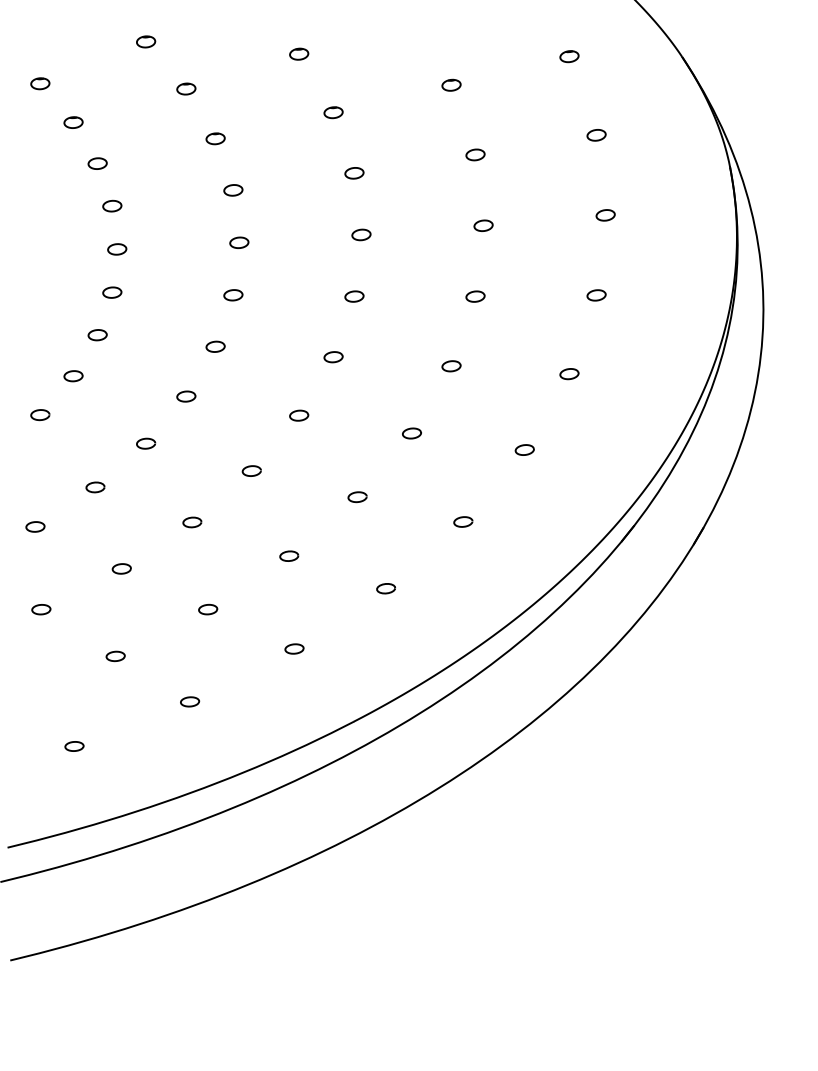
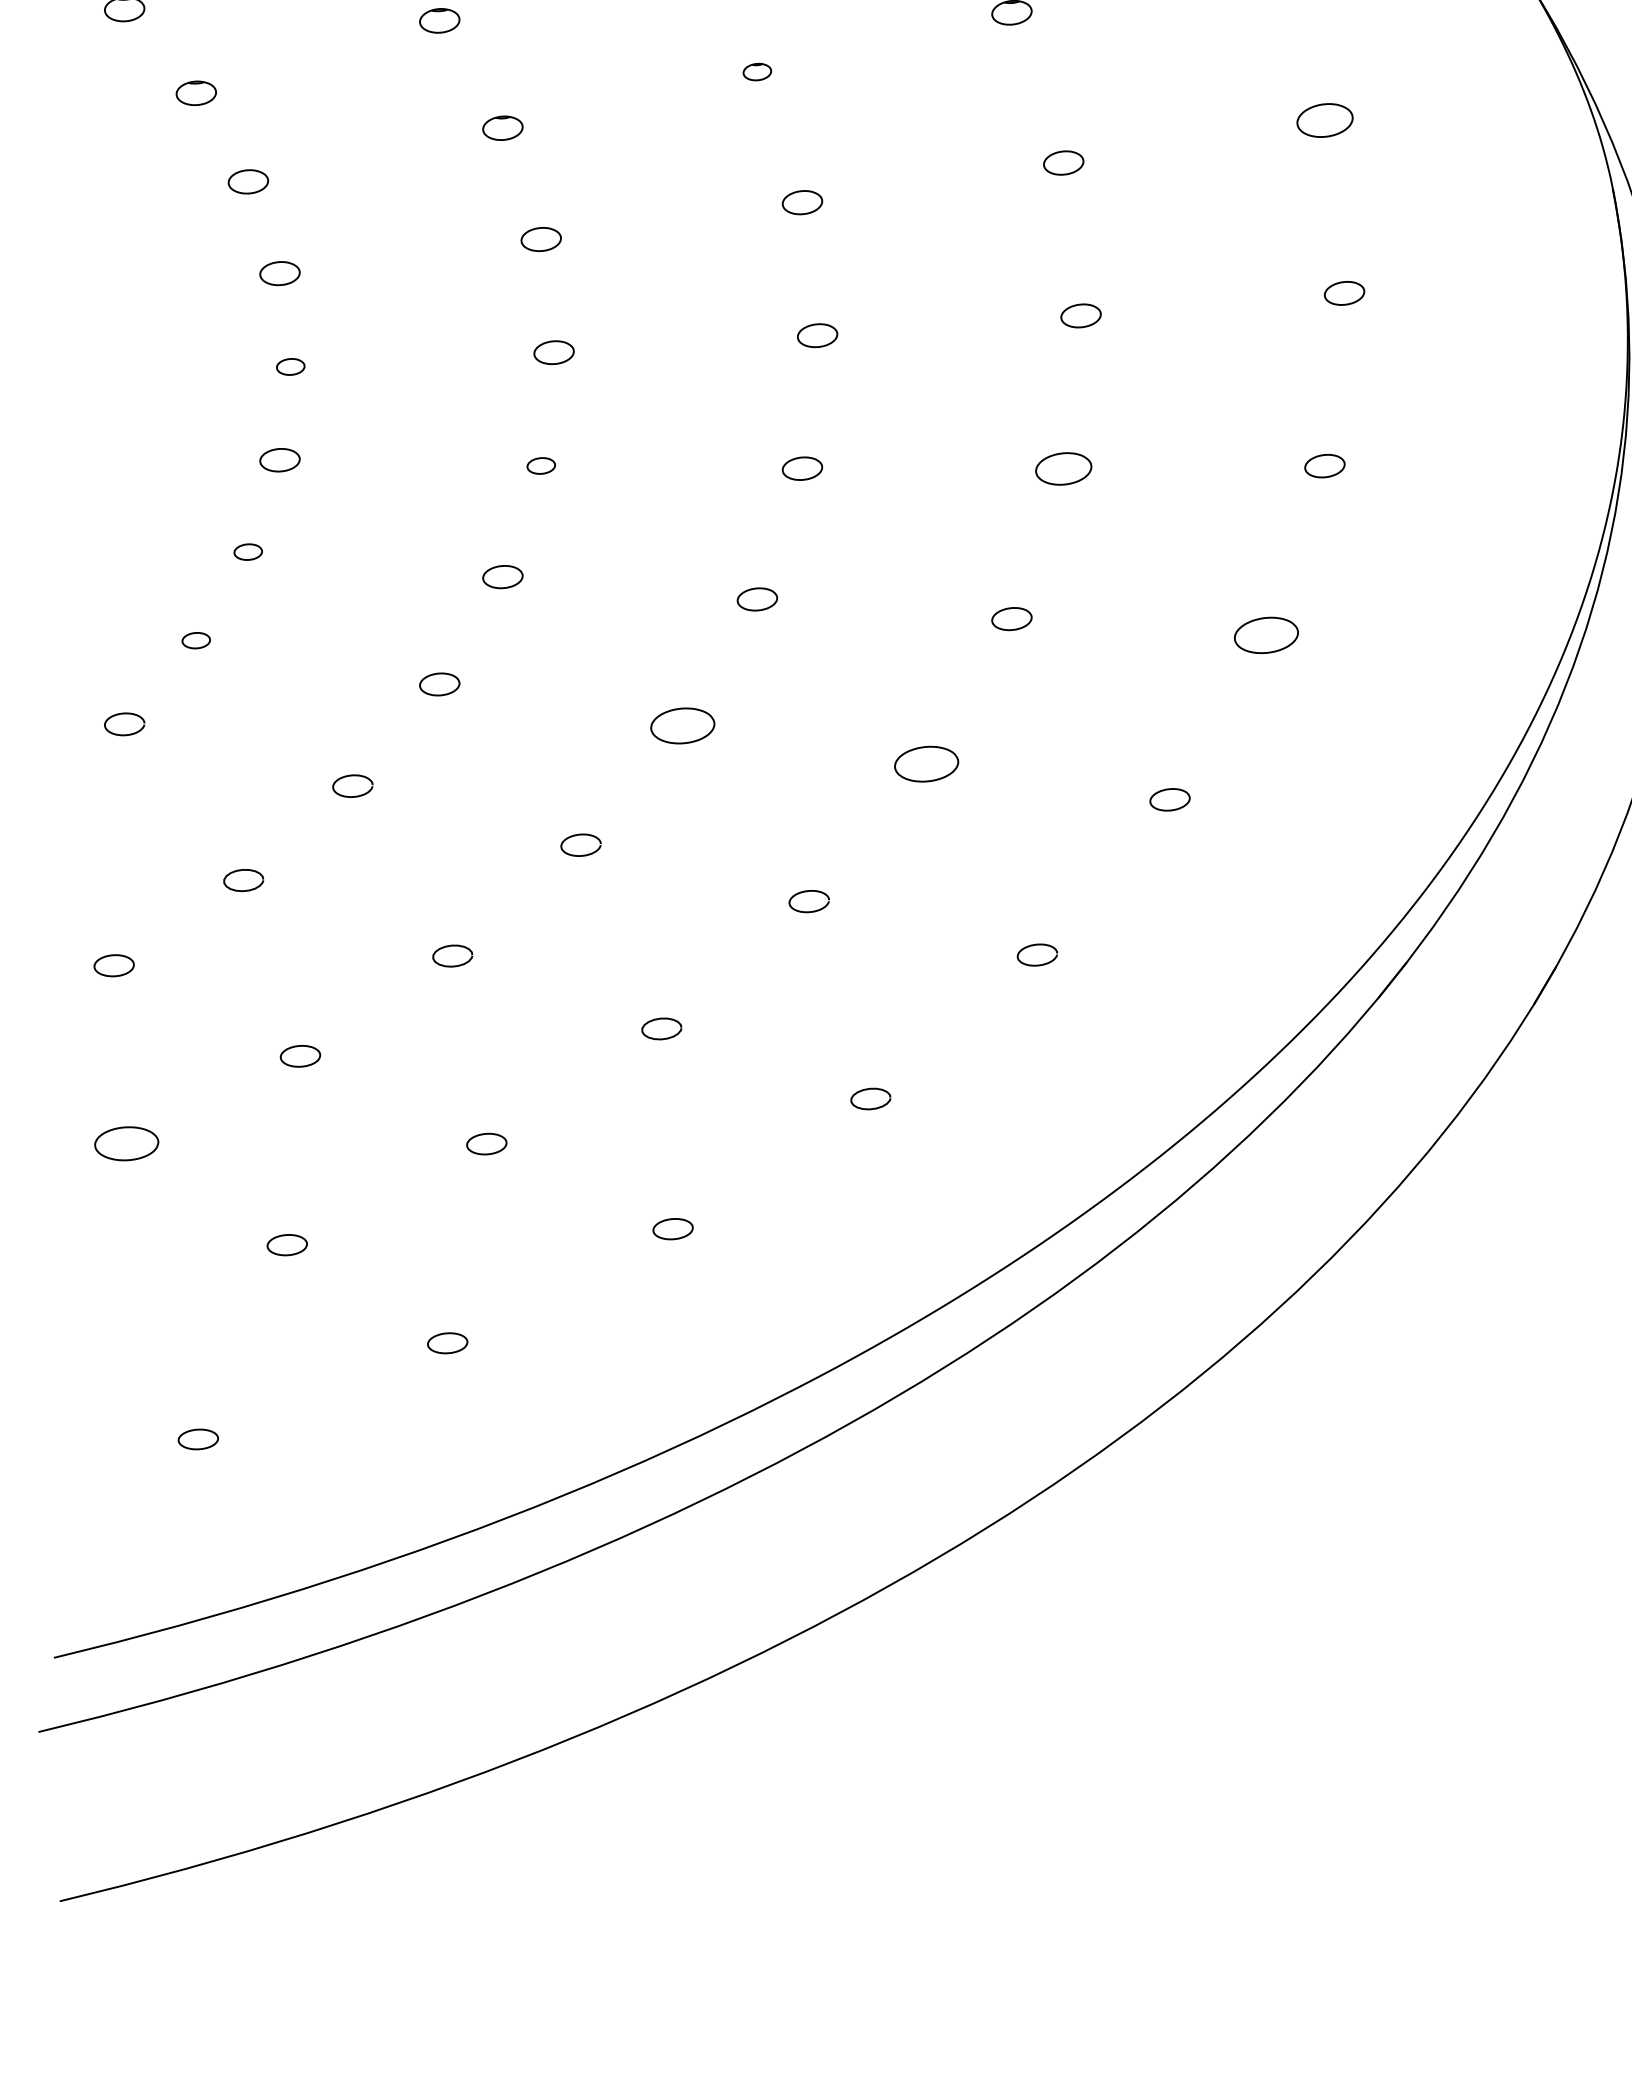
part: (333, 112) -> (757, 71), size x0.7
part: (596, 135) -> (1324, 121), size x1.4
part: (117, 249) -> (291, 367), size x0.7
part: (233, 295) -> (541, 466), size x0.7
part: (475, 296) -> (1063, 468), size x1.4
part: (97, 335) -> (248, 552), size x0.7
part: (569, 374) -> (1266, 636), size x1.6
part: (73, 376) -> (196, 641), size x0.7
part: (299, 415) -> (683, 725), size x1.6
part: (411, 433) -> (925, 764), size x1.6
part: (41, 609) -> (127, 1143), size x1.6

